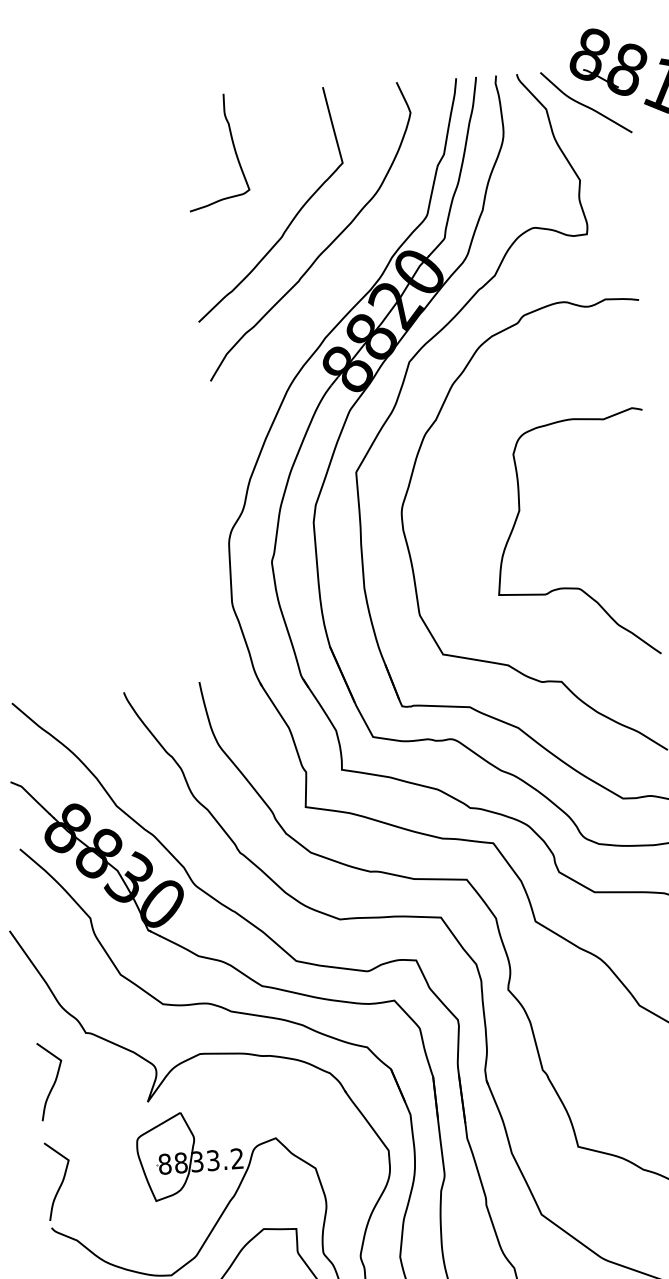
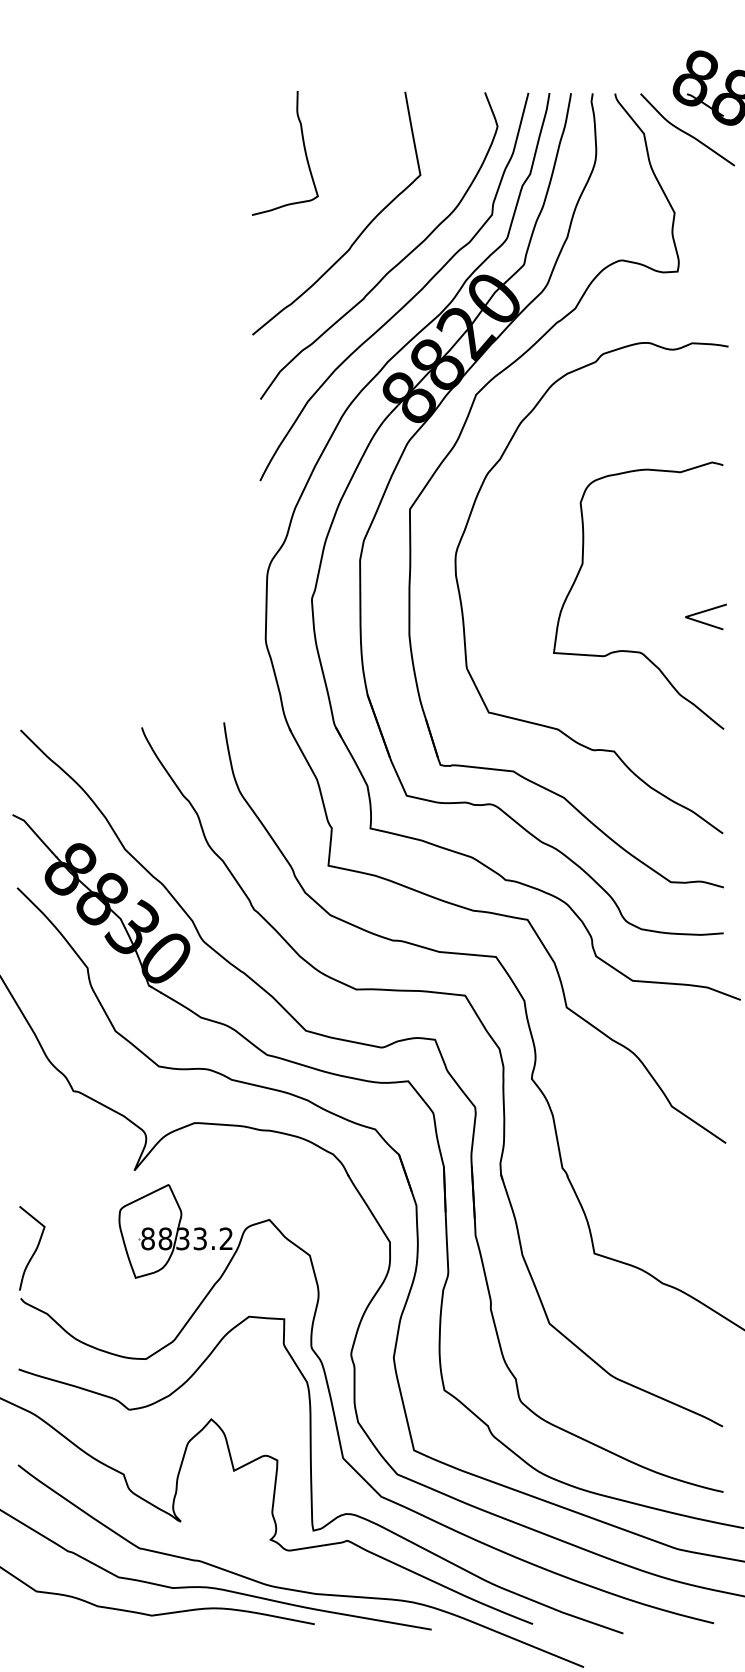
curve: (340, 279) -> (408, 300), added
line: (635, 547) -> (704, 612), added
curve: (53, 1083) -> (34, 1142), removed

